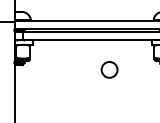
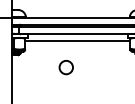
line: (92, 48) -> (78, 40), added
circle: (109, 69) -> (66, 67), moved

